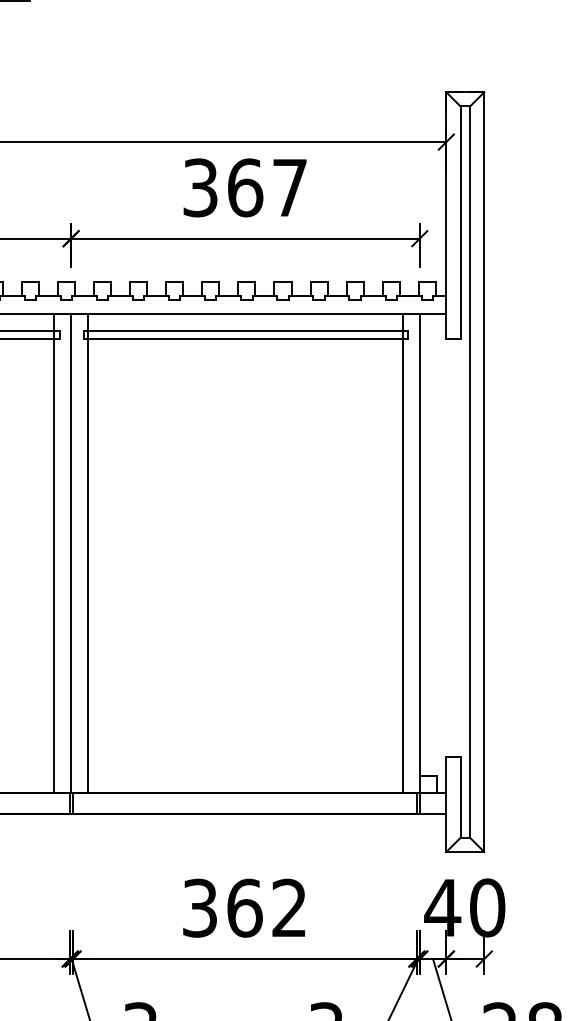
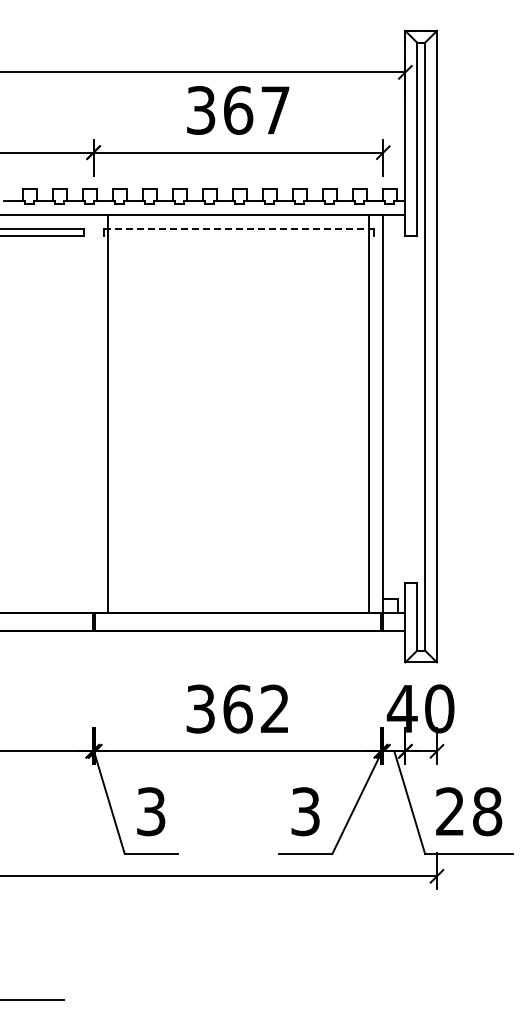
line: (243, 331) -> (236, 229), solid -> dashed
line: (245, 339) -> (238, 236), removed
line: (54, 552) -> (79, 413), removed
line: (71, 552) -> (93, 413), removed

